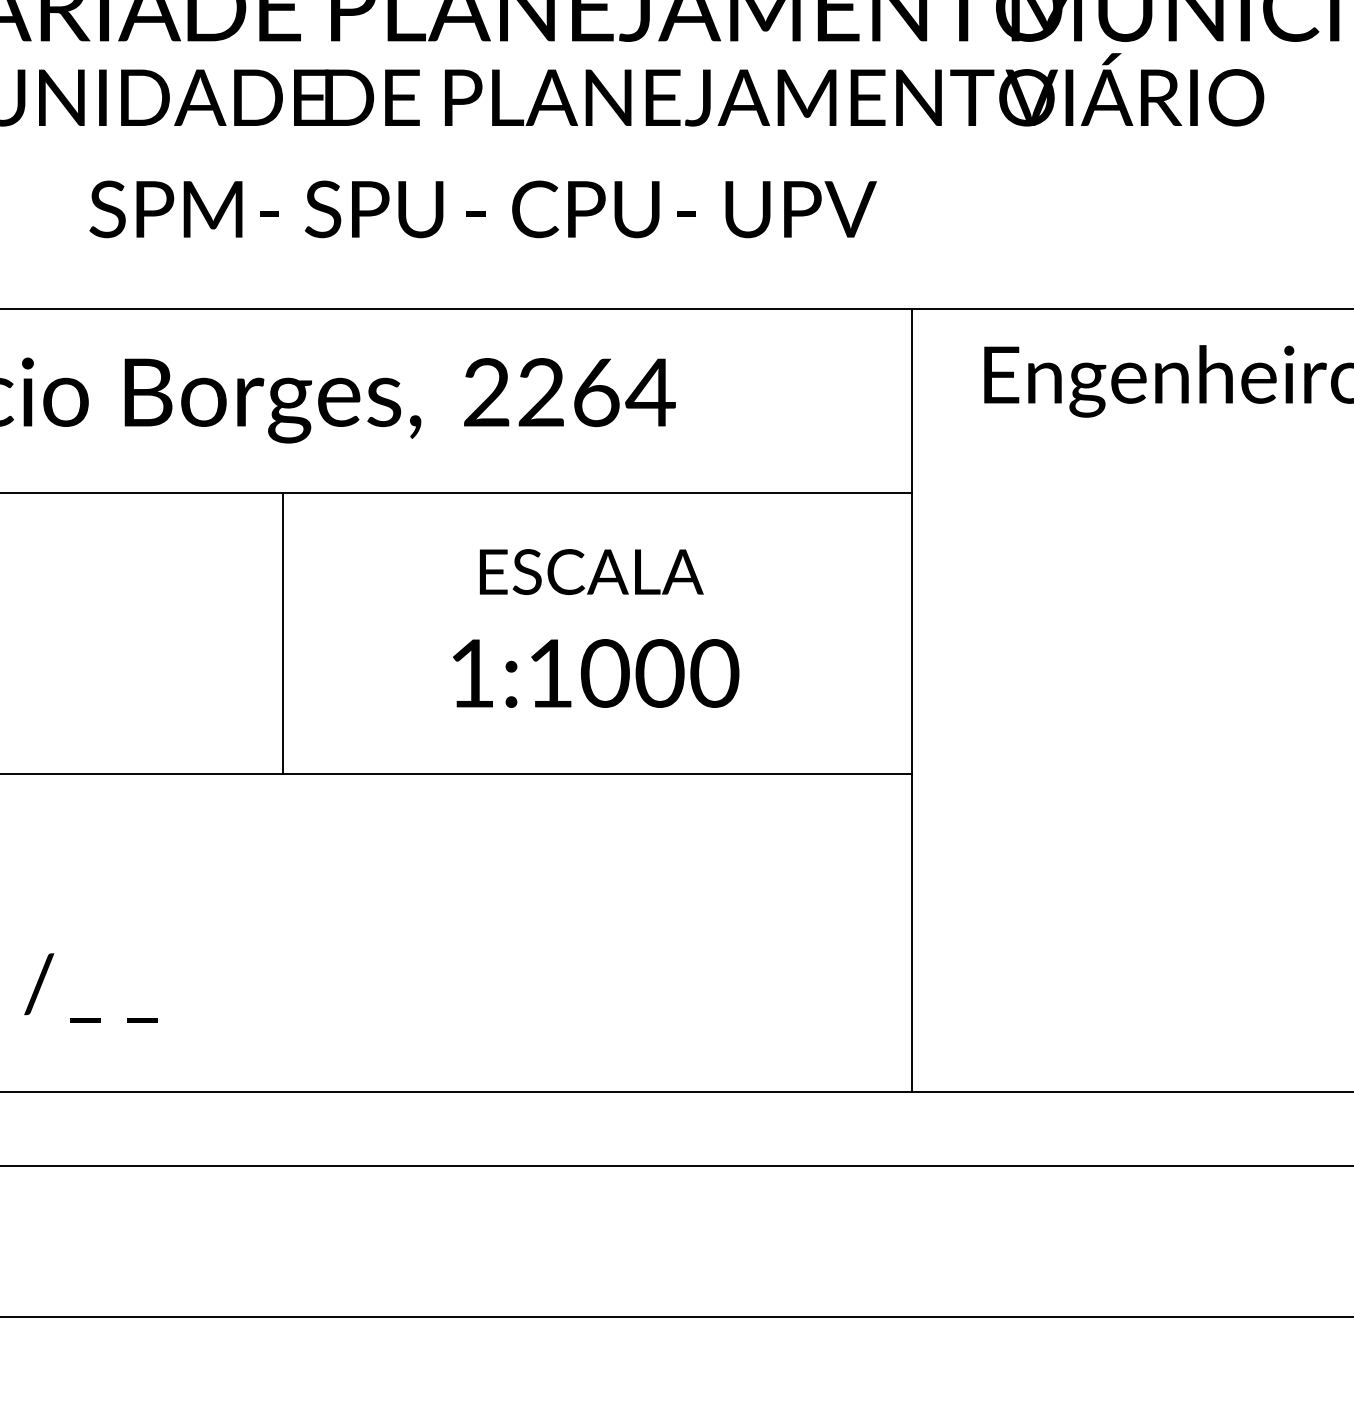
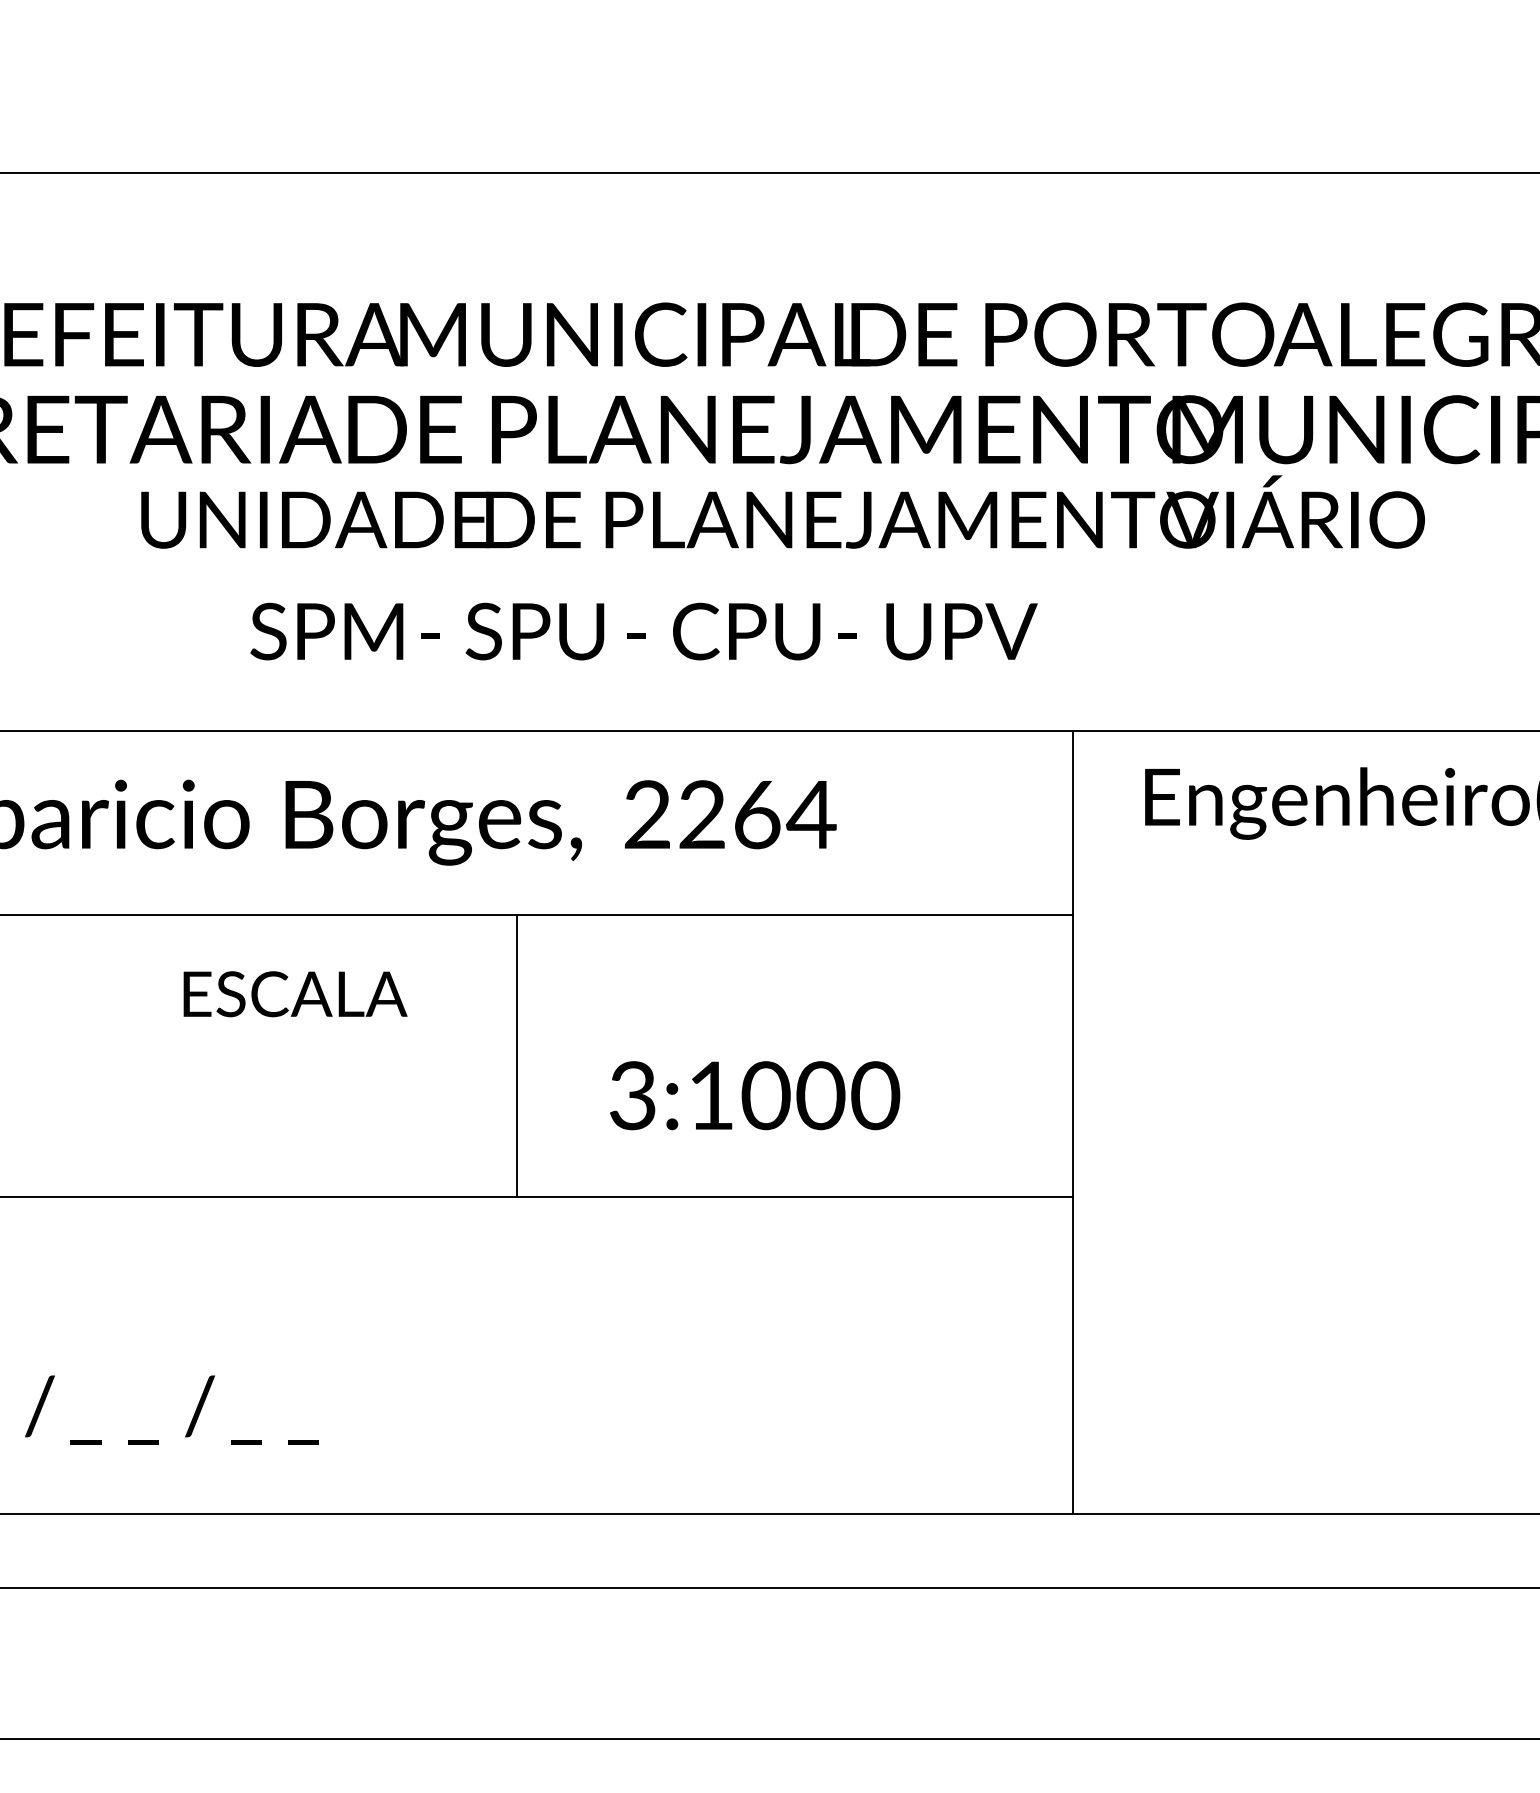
text: (591, 572) -> (295, 994), moved
line: (282, 633) -> (516, 1055), moved
text: (471, 673) -> (632, 1095), 1:1000 -> 3:1000

